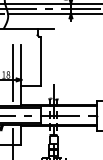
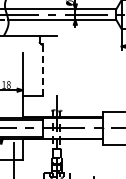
line: (41, 60) -> (43, 69), solid -> dashed
line: (13, 73) -> (14, 83), removed

